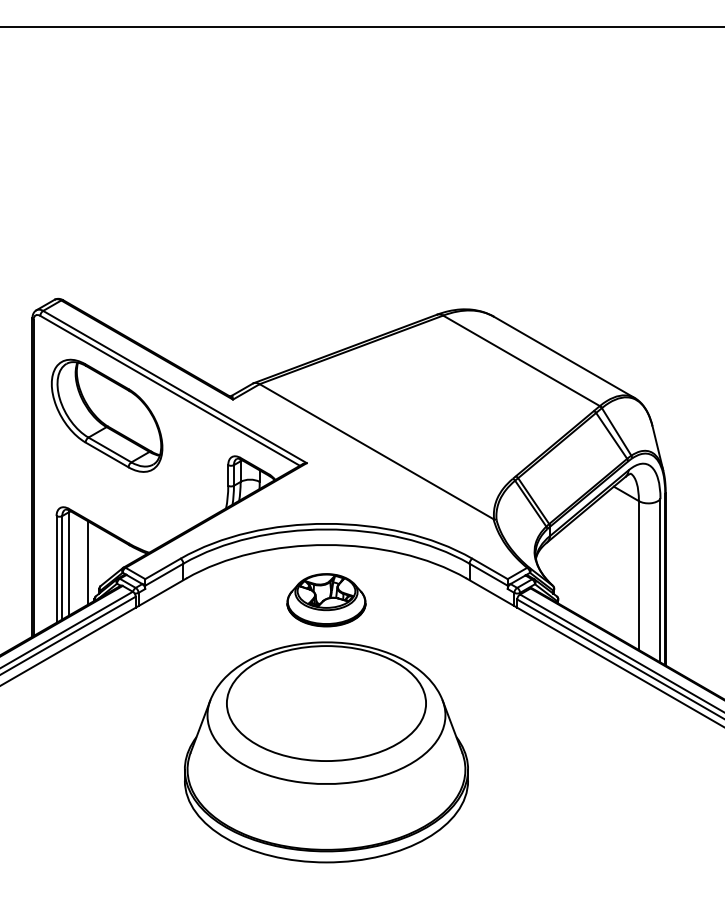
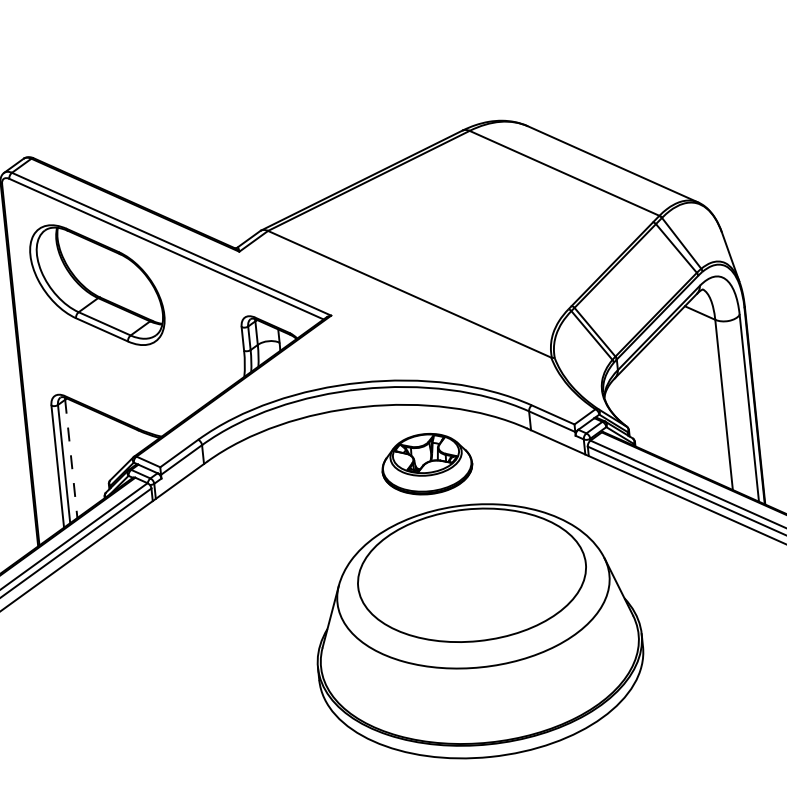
line: (88, 562) -> (93, 454), removed
line: (68, 563) -> (70, 458), solid -> dashed
part: (326, 600) -> (427, 464), moved
part: (326, 752) -> (477, 631), moved

